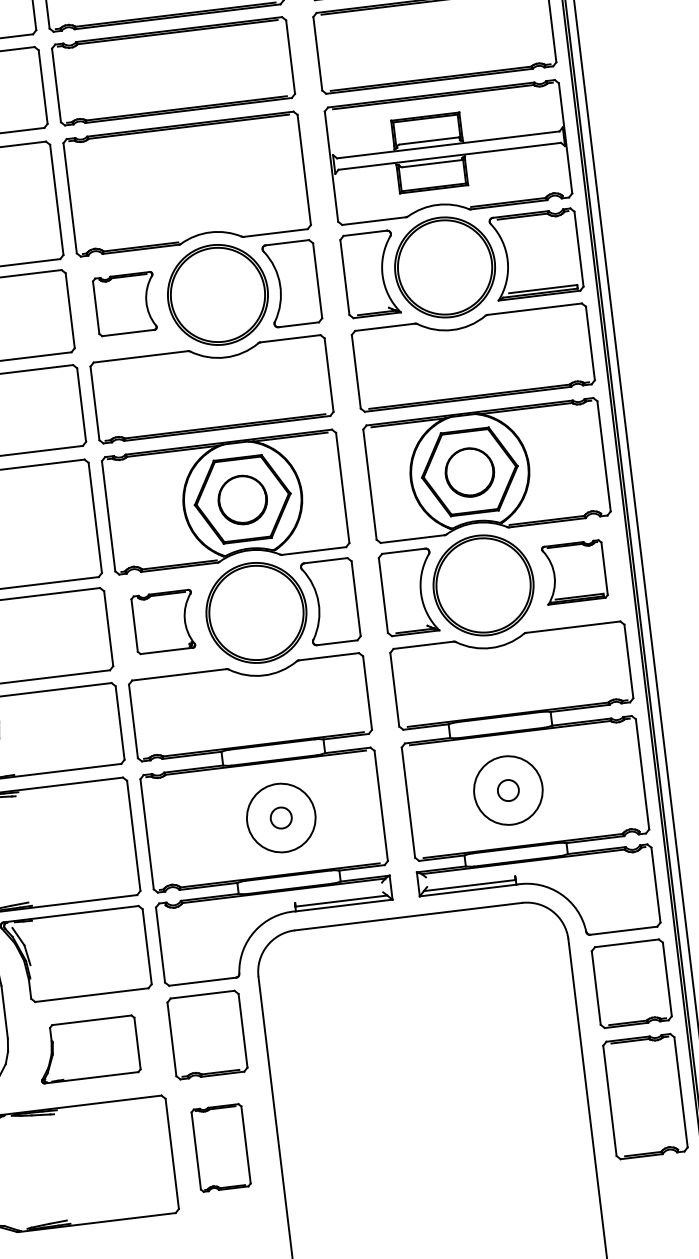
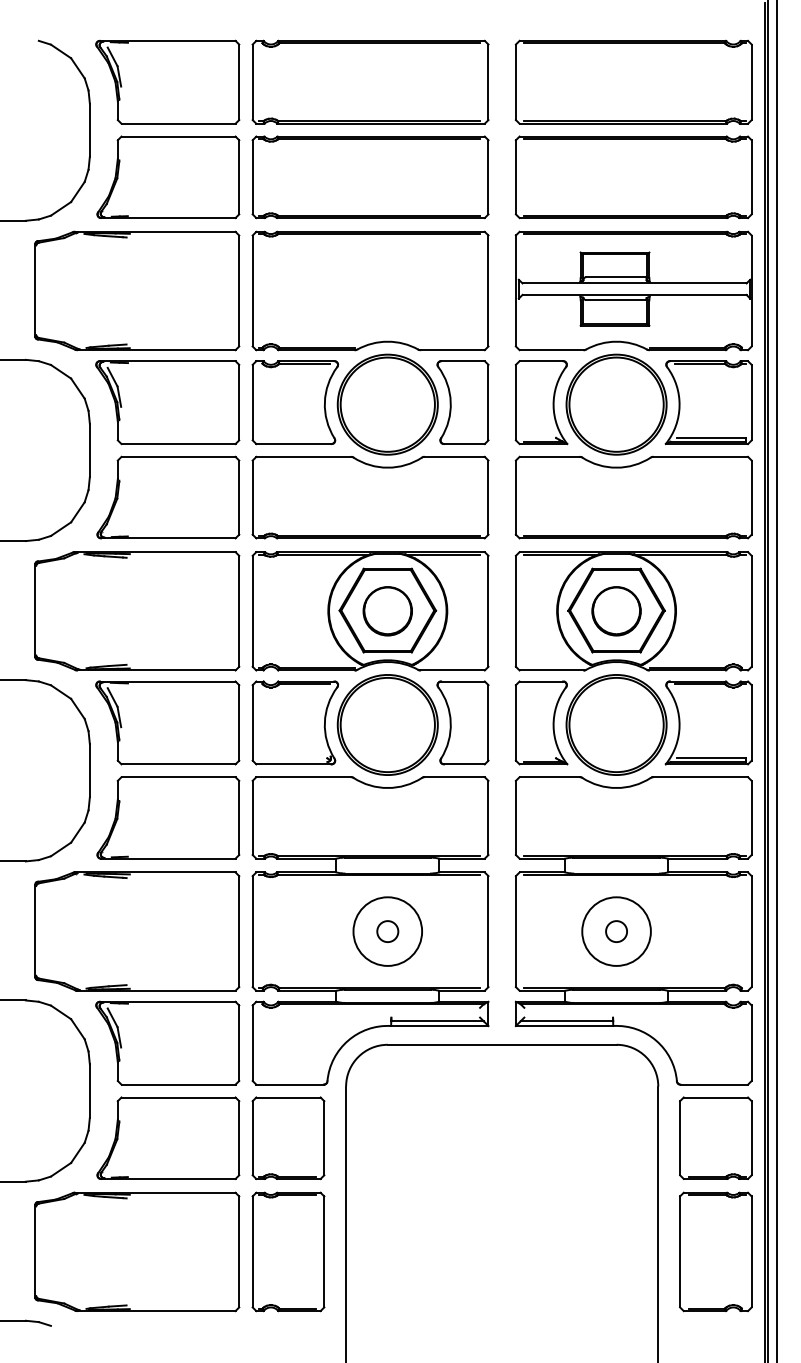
part: (125, 303) -> (294, 402), size x1.43
part: (574, 571) -> (708, 722), size x1.43
part: (163, 621) -> (294, 722), size x1.43
part: (88, 1048) -> (168, 1137), size x1.43
part: (221, 1147) -> (288, 1251), size x1.43

